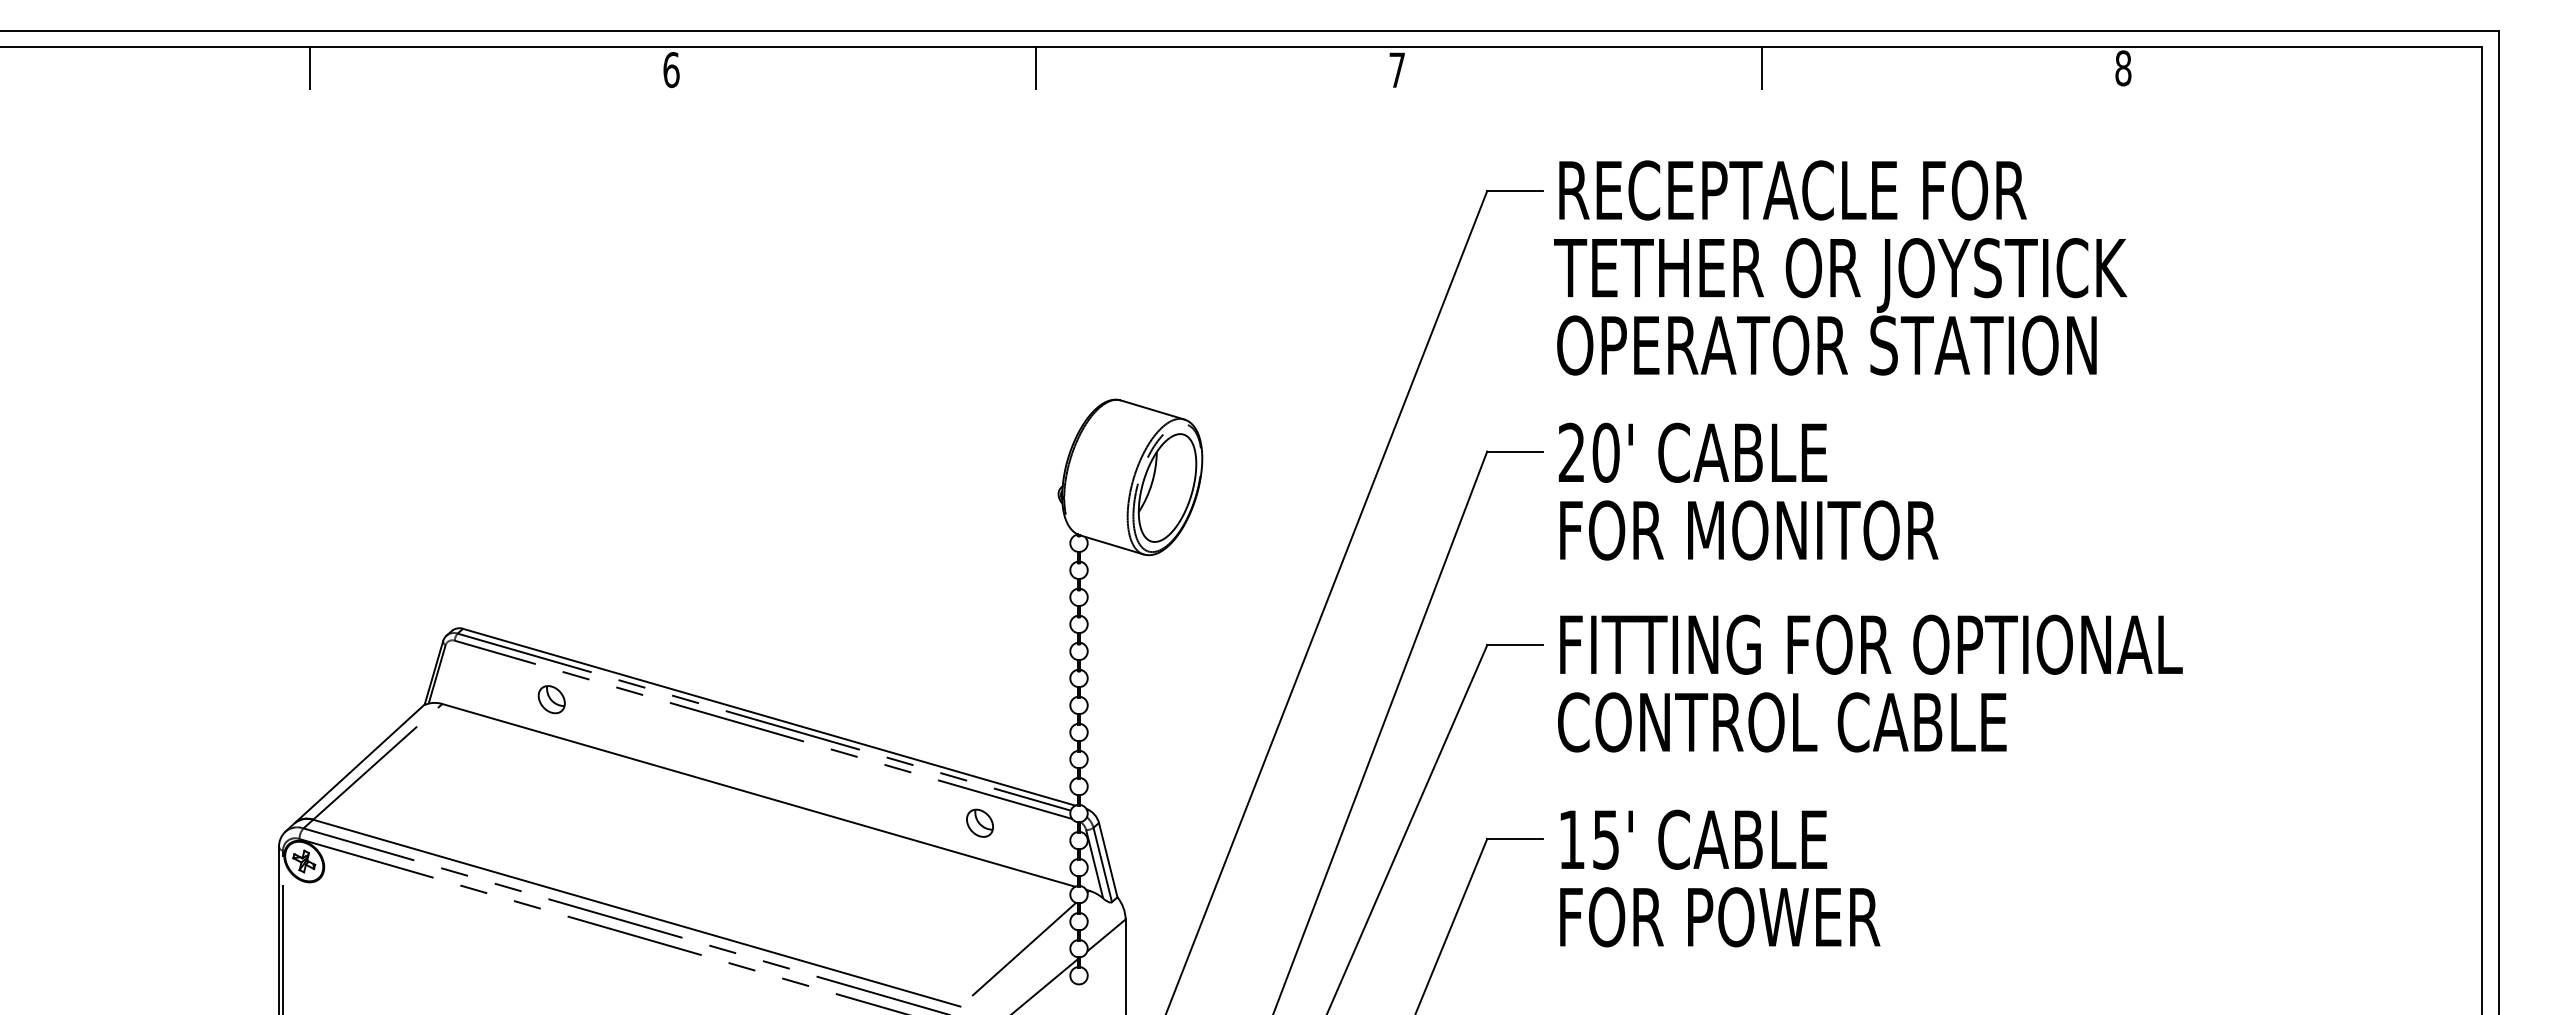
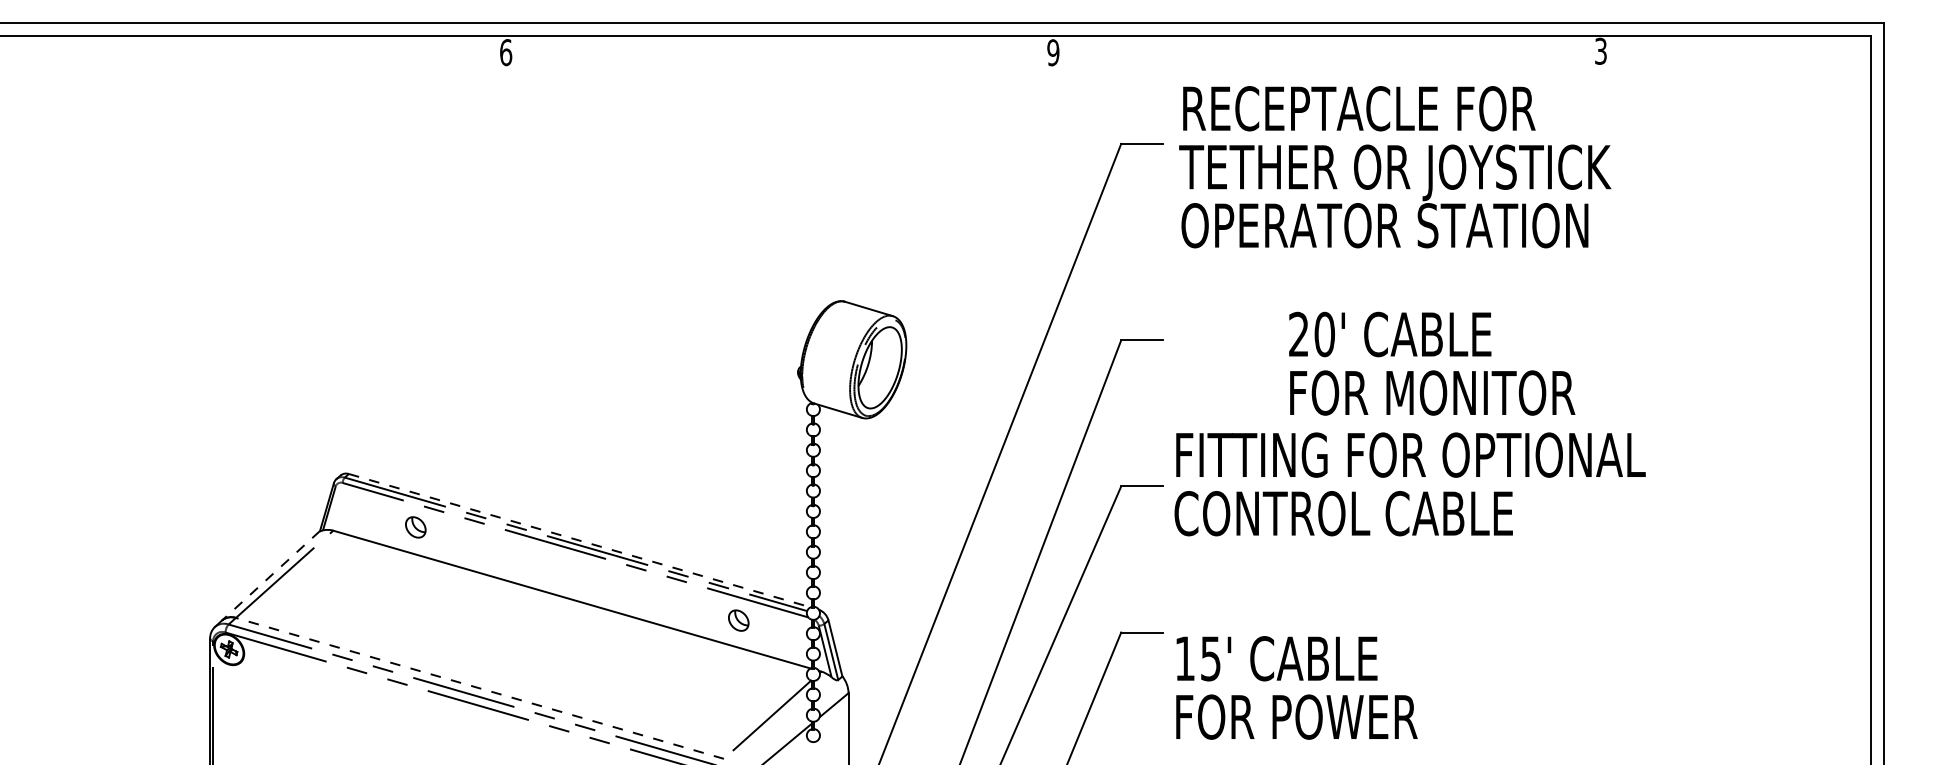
line: (310, 68) -> (233, 51), removed
line: (1036, 68) -> (781, 51), removed
line: (1761, 68) -> (1328, 51), removed
text: (2123, 68) -> (1601, 51), 8 -> 3
text: (1397, 70) -> (1053, 52), 7 -> 9
text: (1840, 267) -> (1395, 166), moved
text: (1748, 491) -> (1432, 363), moved
text: (1870, 683) -> (1410, 484), moved
line: (769, 717) -> (579, 540), solid -> dashed
line: (359, 763) -> (270, 575), solid -> dashed
text: (1720, 878) -> (1297, 687), moved
line: (636, 913) -> (479, 688), solid -> dashed

